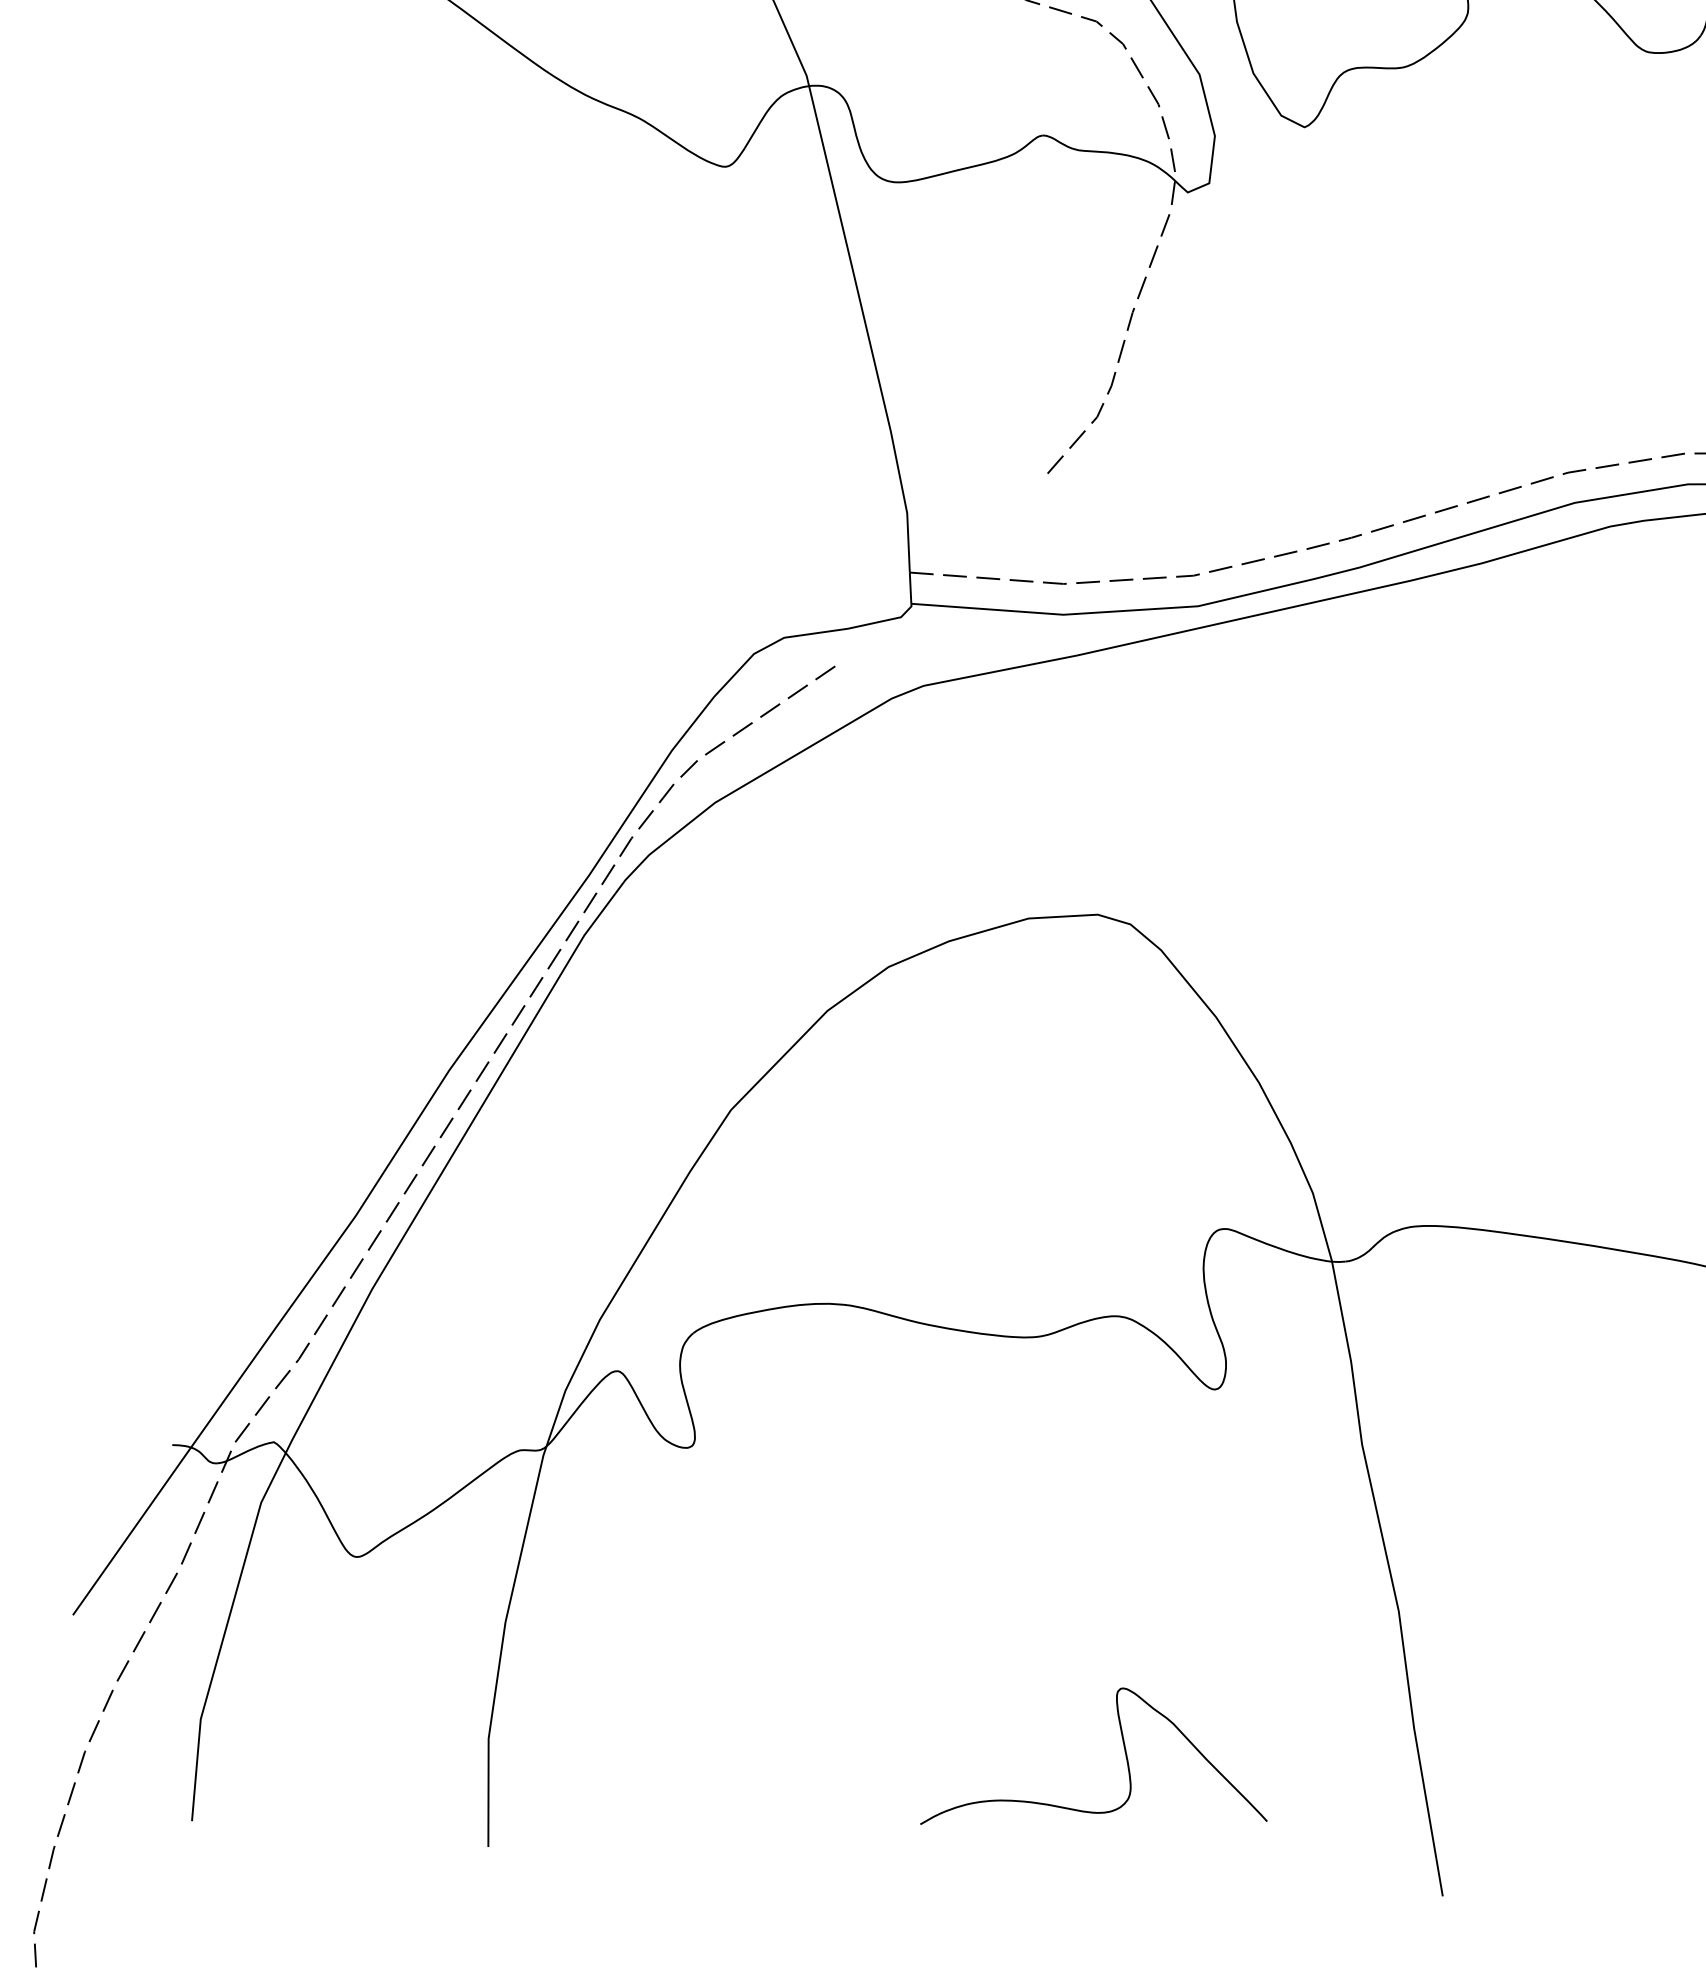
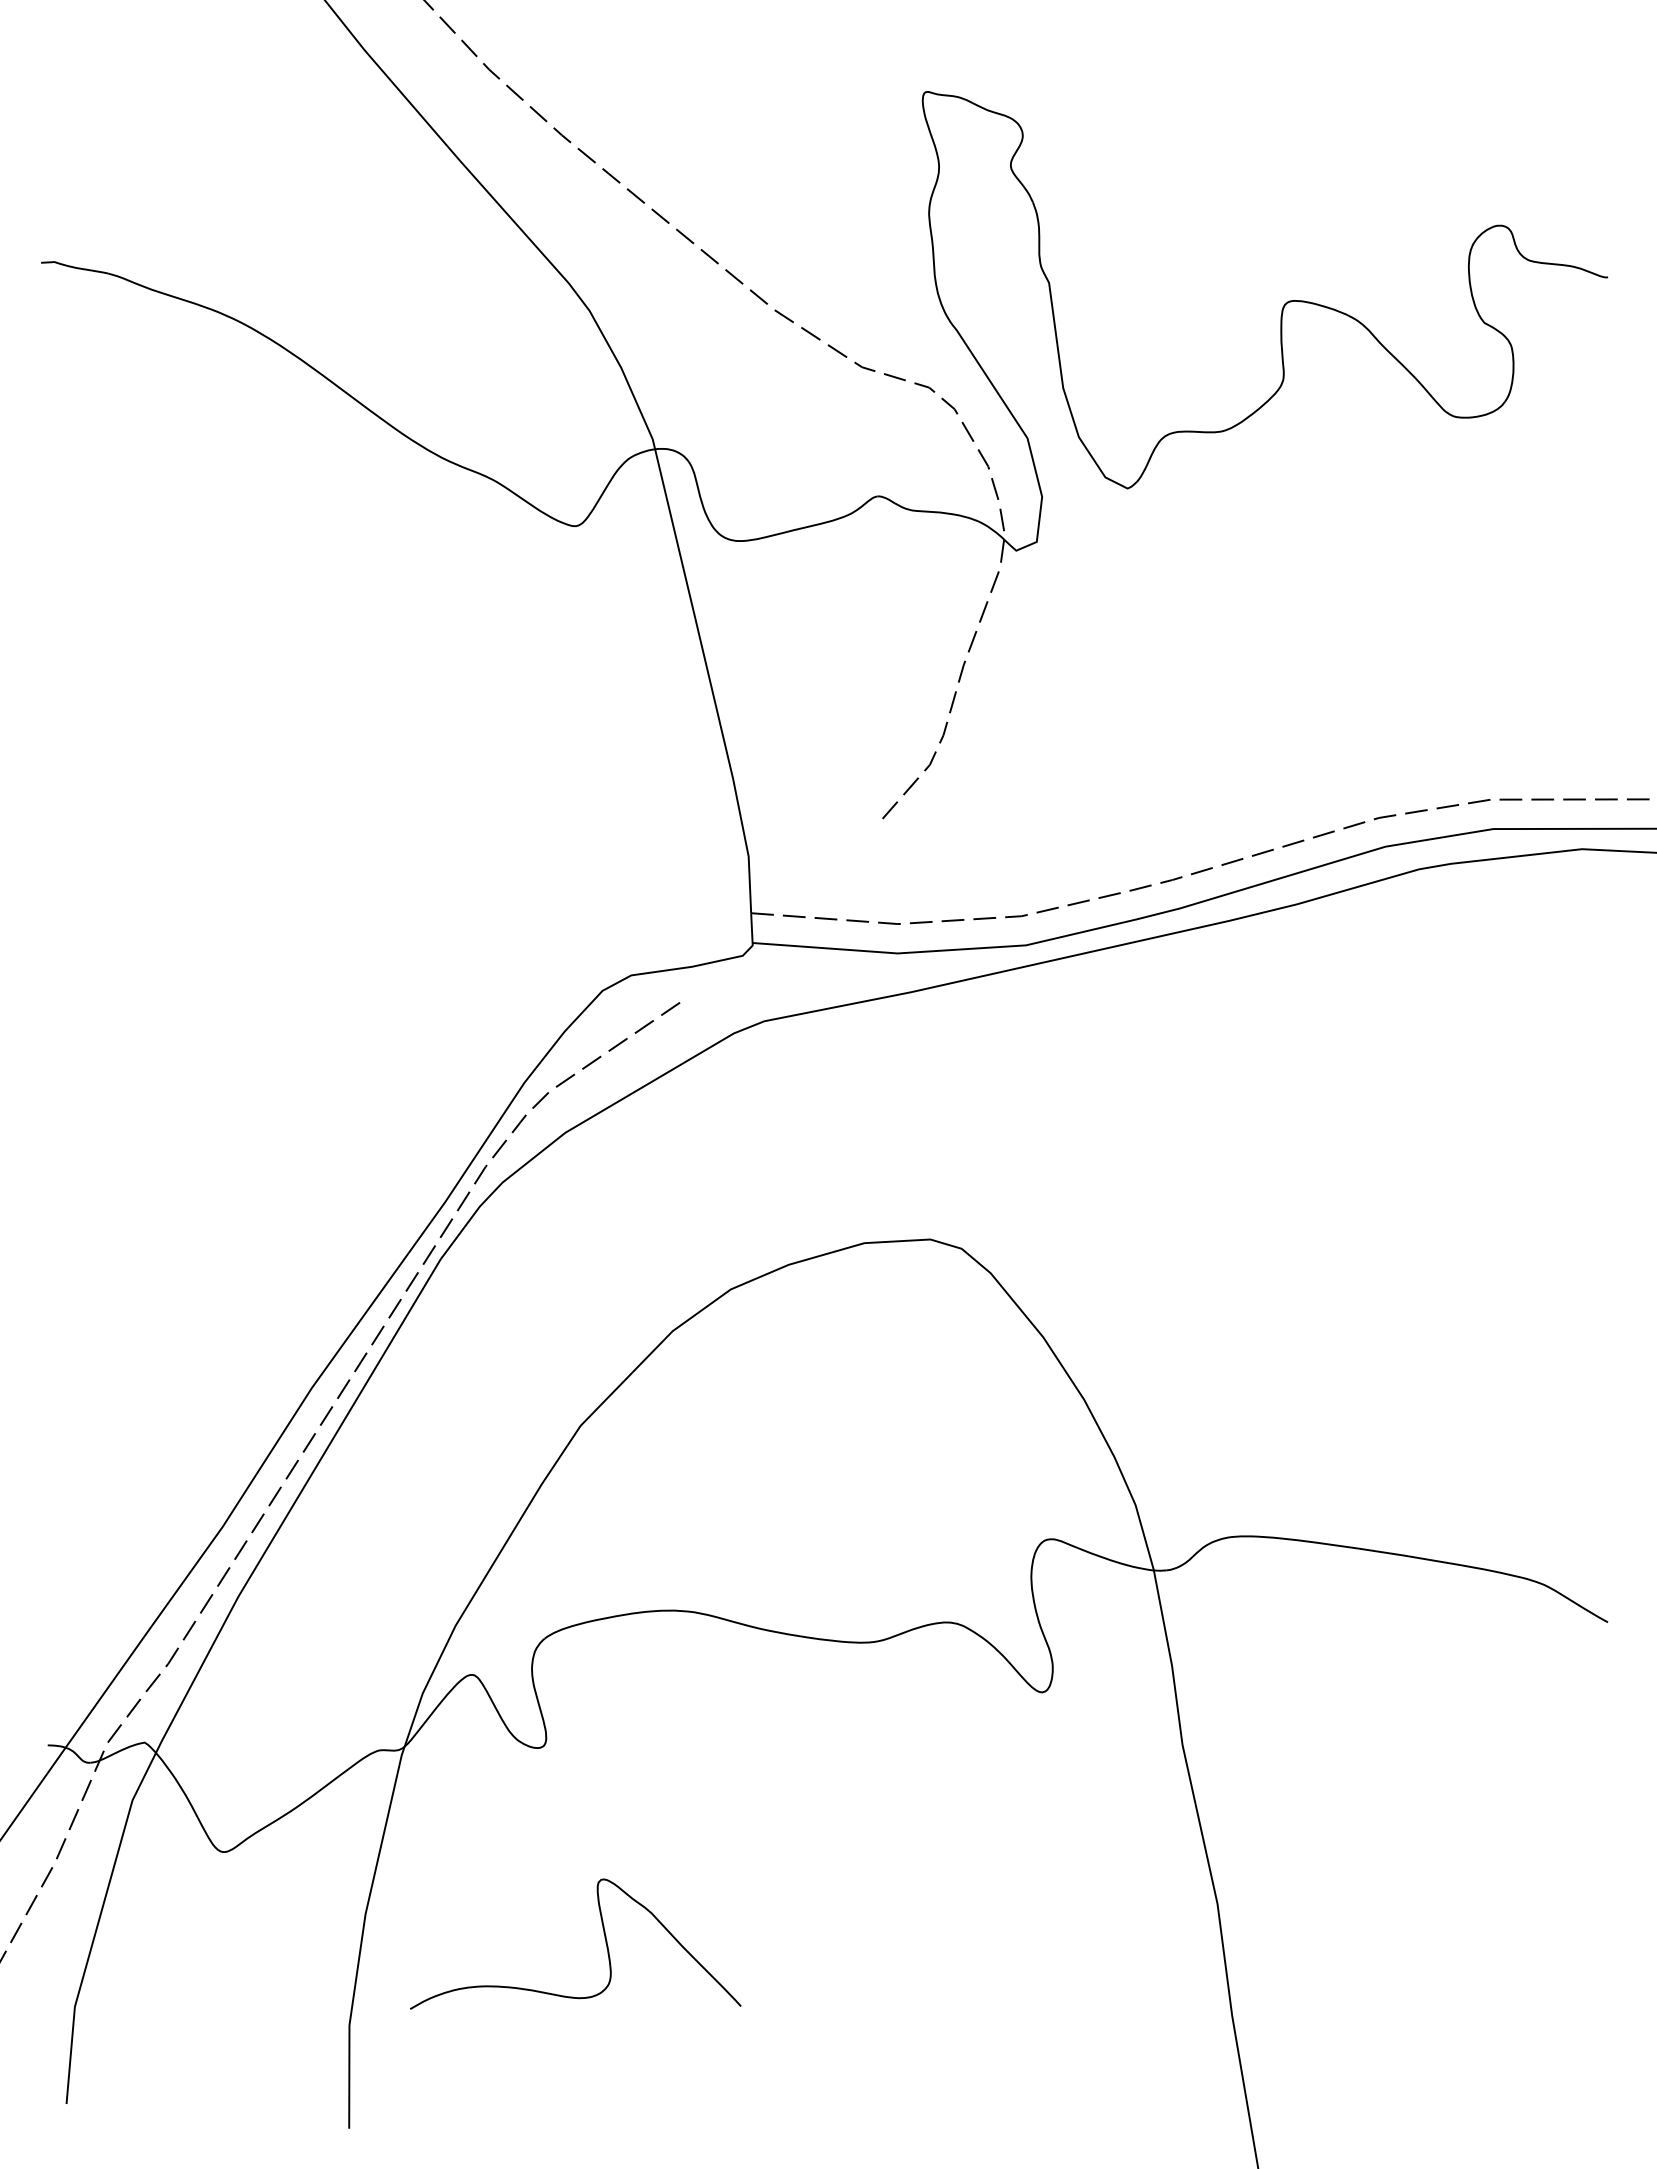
curve: (1124, 1750) -> (604, 1938), moved

